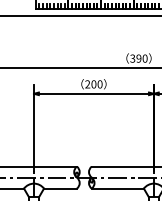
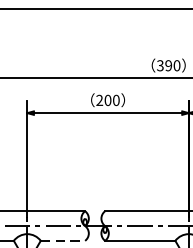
line: (60, 188) -> (62, 240), solid -> dashed

